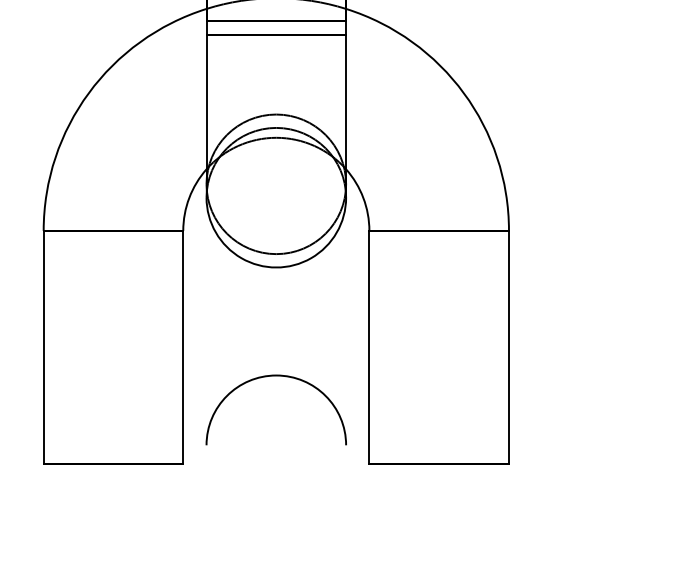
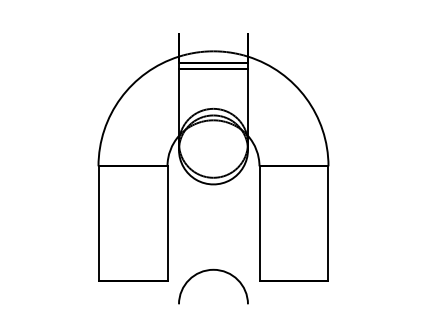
arc: (266, 378) -> (208, 271), moved

